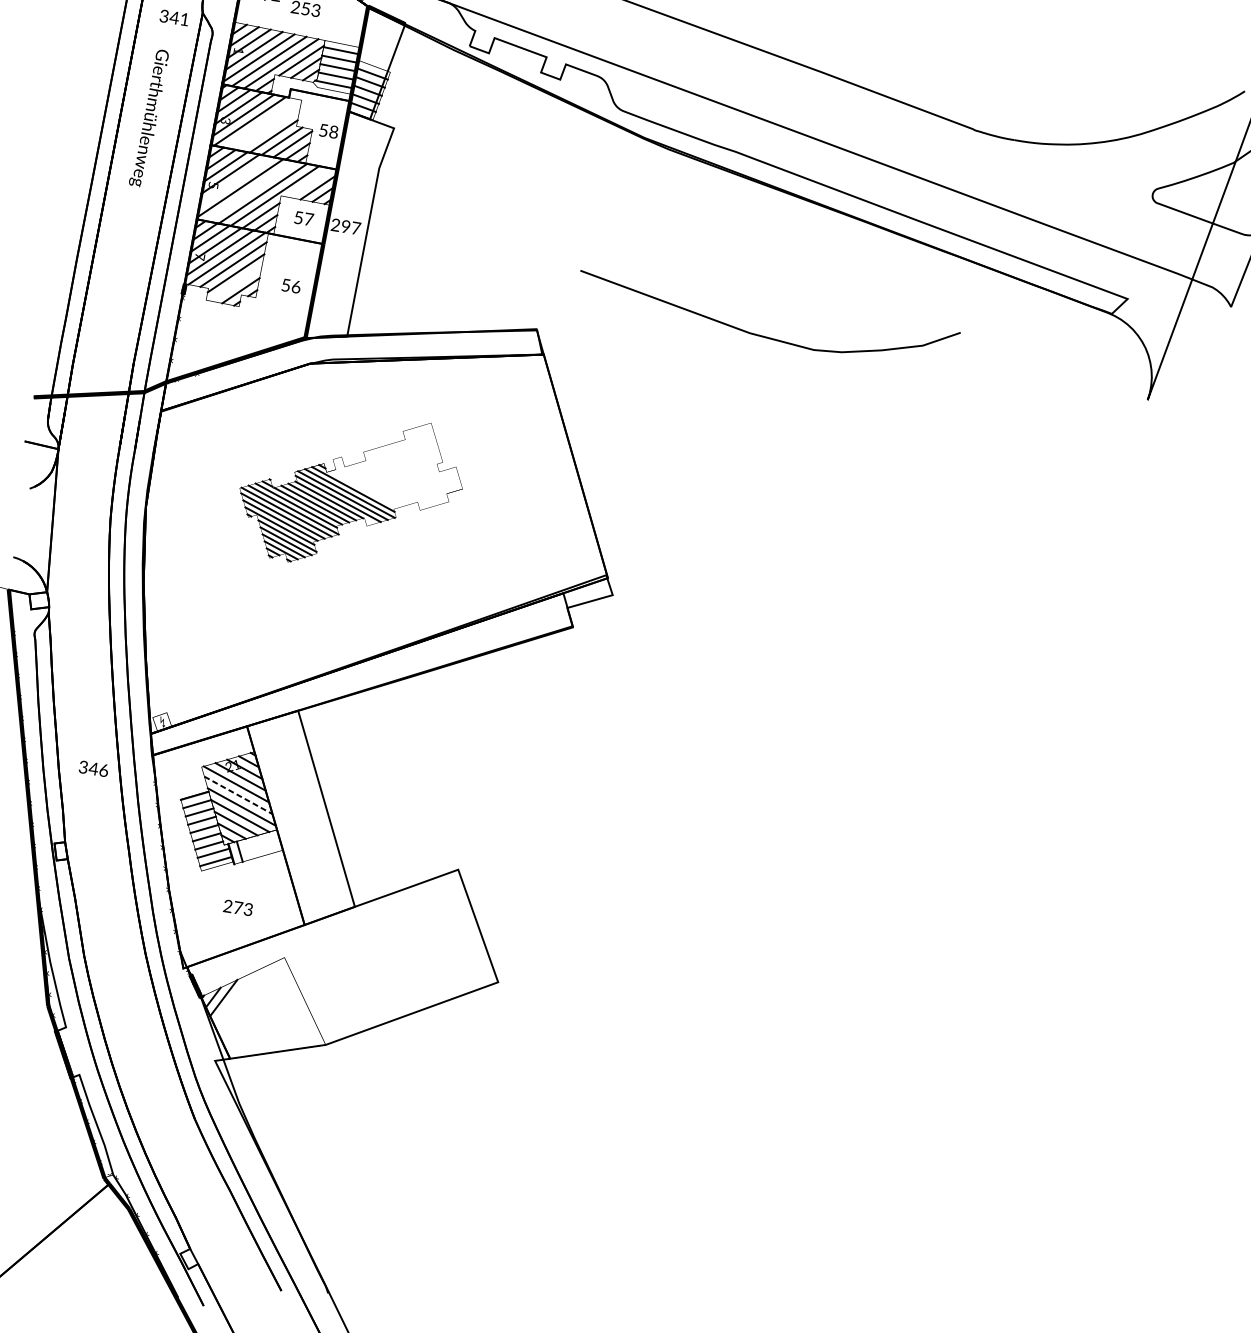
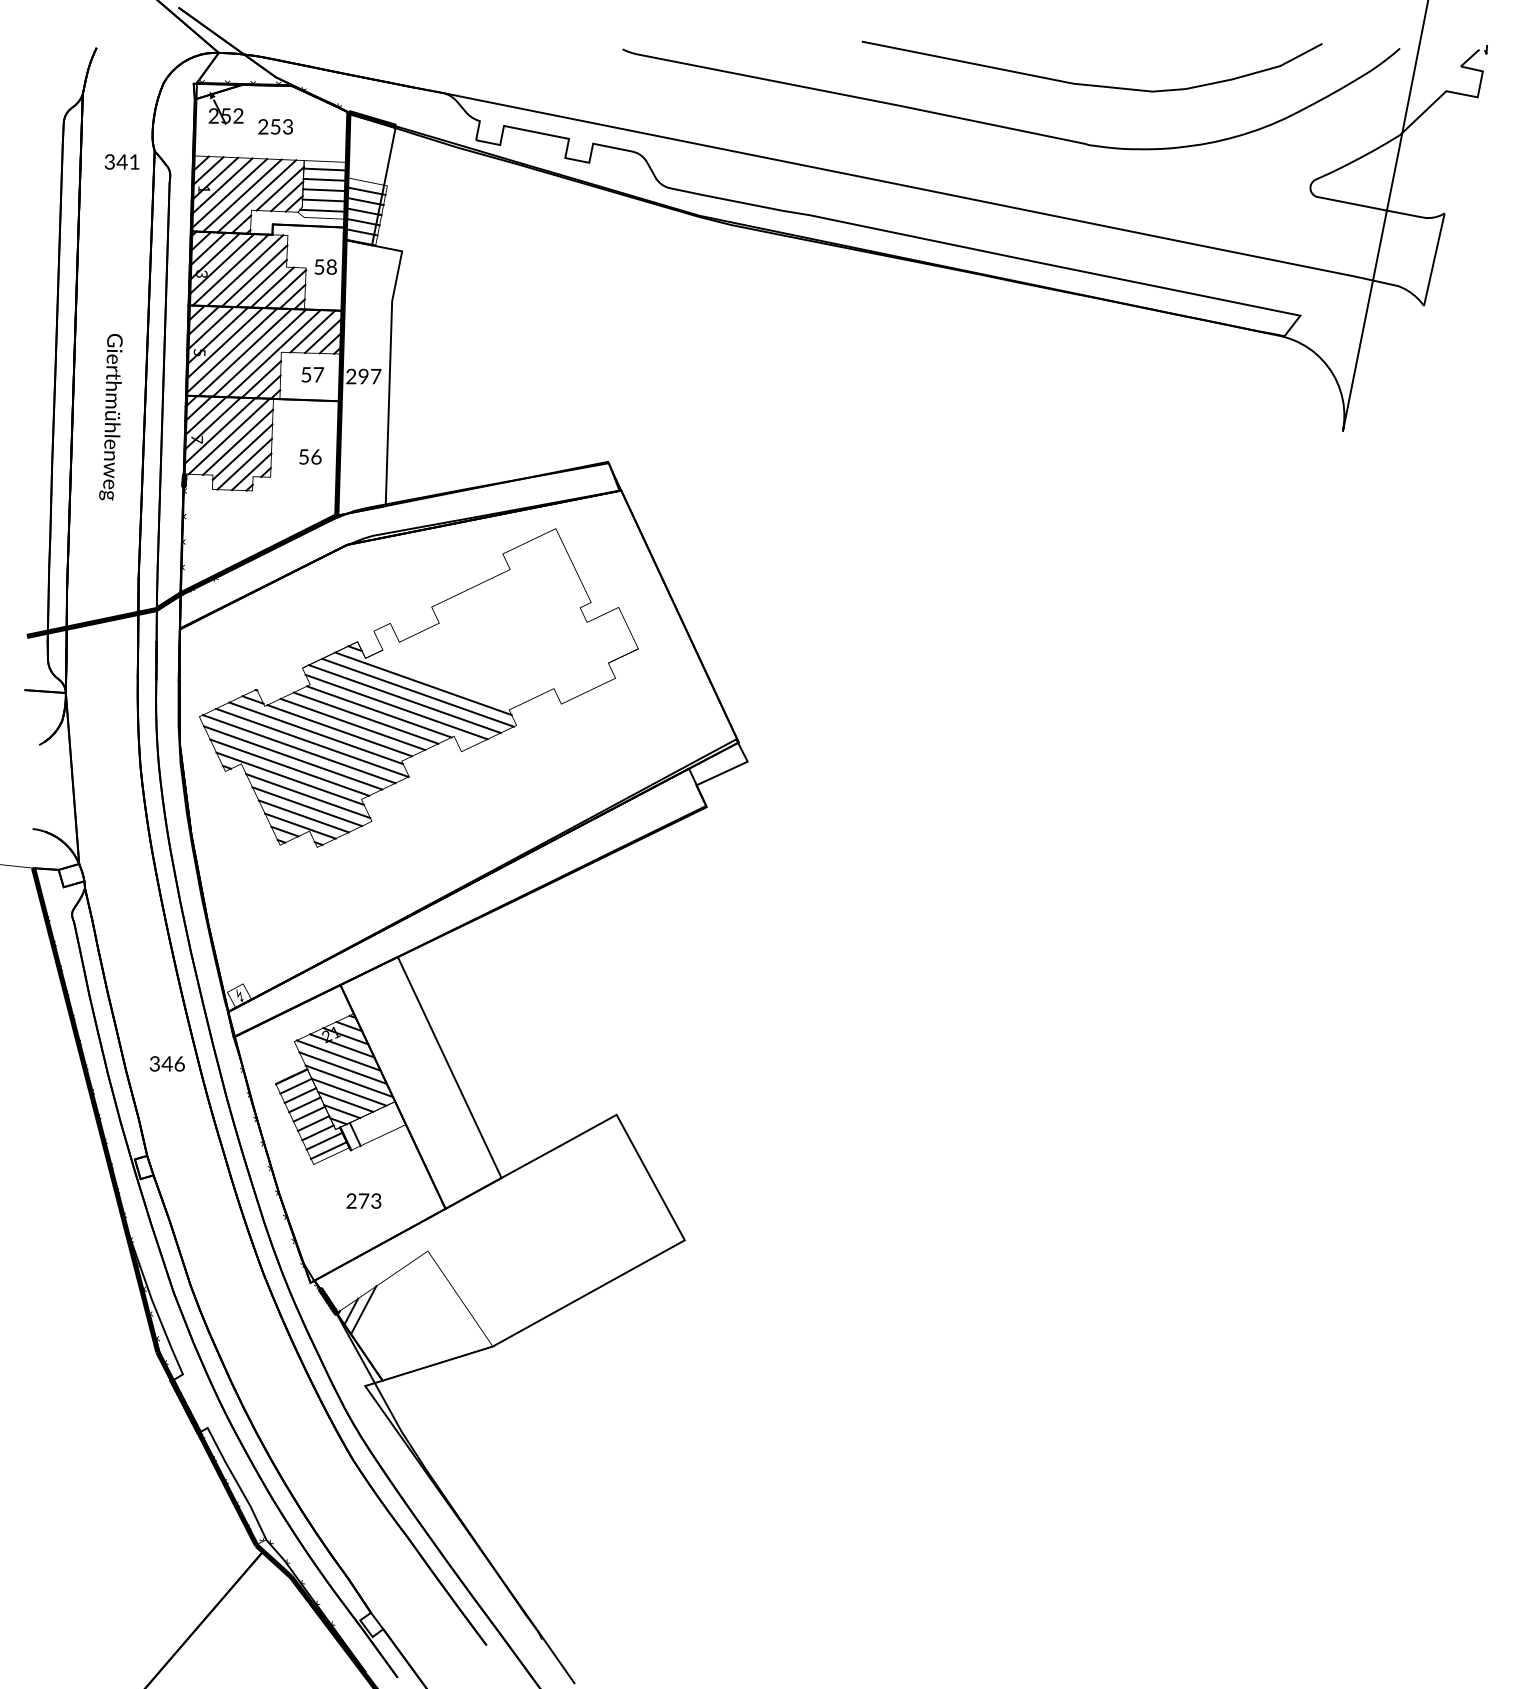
text: (148, 118) -> (110, 417), moved
line: (262, 123) -> (245, 270), added
line: (268, 128) -> (254, 275), added
line: (235, 181) -> (224, 343), added
line: (309, 182) -> (312, 331), added
line: (250, 191) -> (244, 352), added
line: (236, 282) -> (244, 463), added
curve: (764, 336) -> (1091, 84), moved
part: (350, 490) -> (418, 687), size x1.67
line: (238, 795) -> (343, 1068), dashed -> solid

